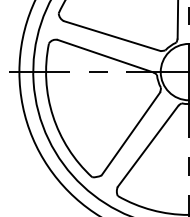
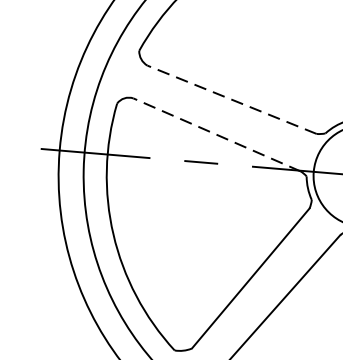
line: (112, 36) -> (232, 100), solid -> dashed
line: (105, 56) -> (216, 135), solid -> dashed

